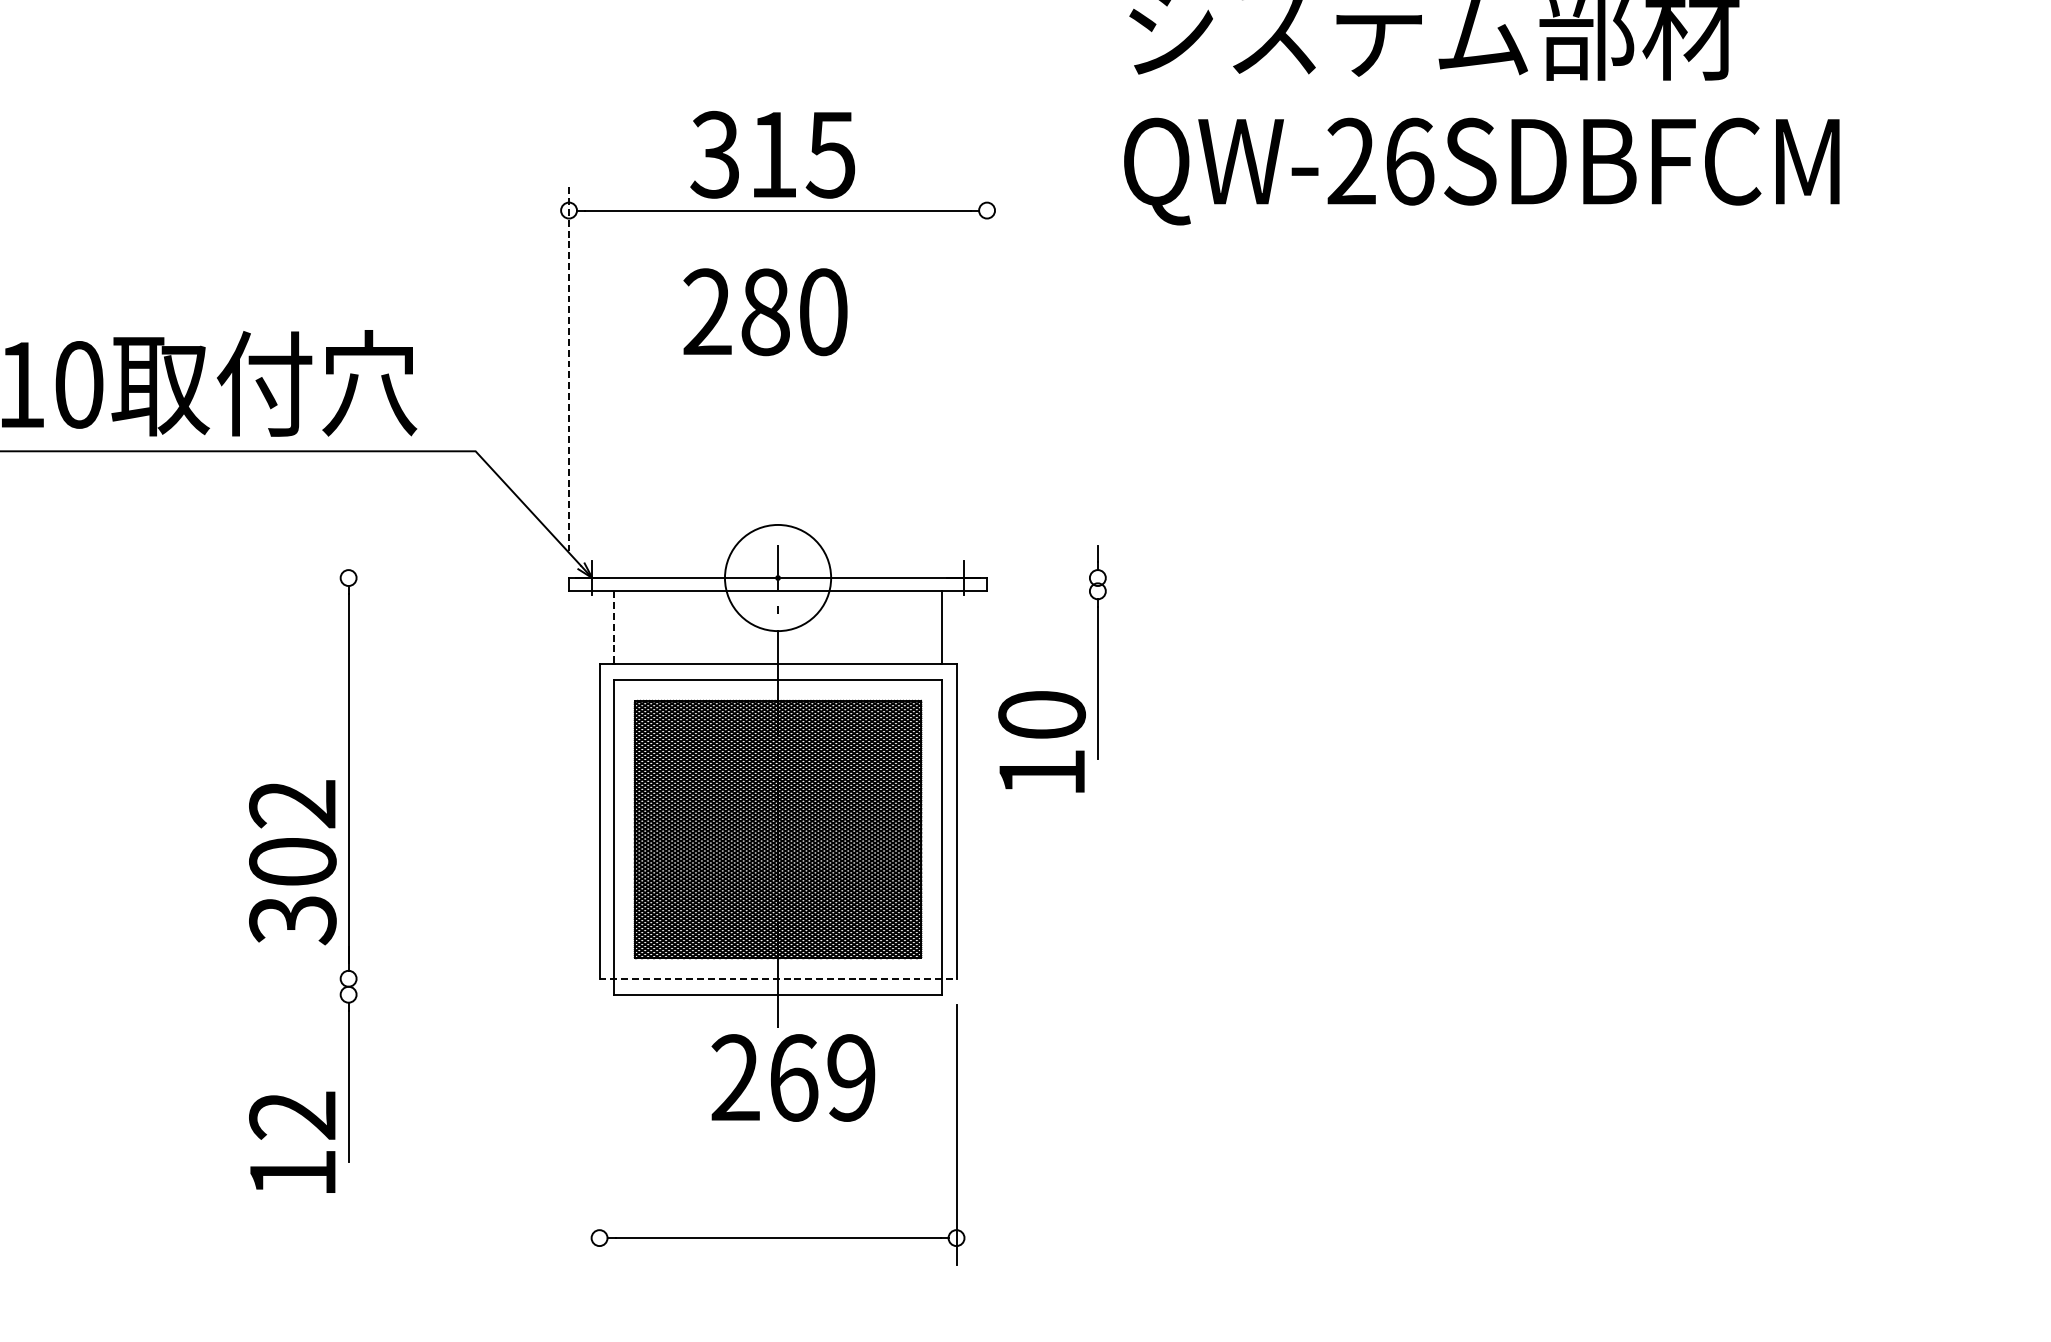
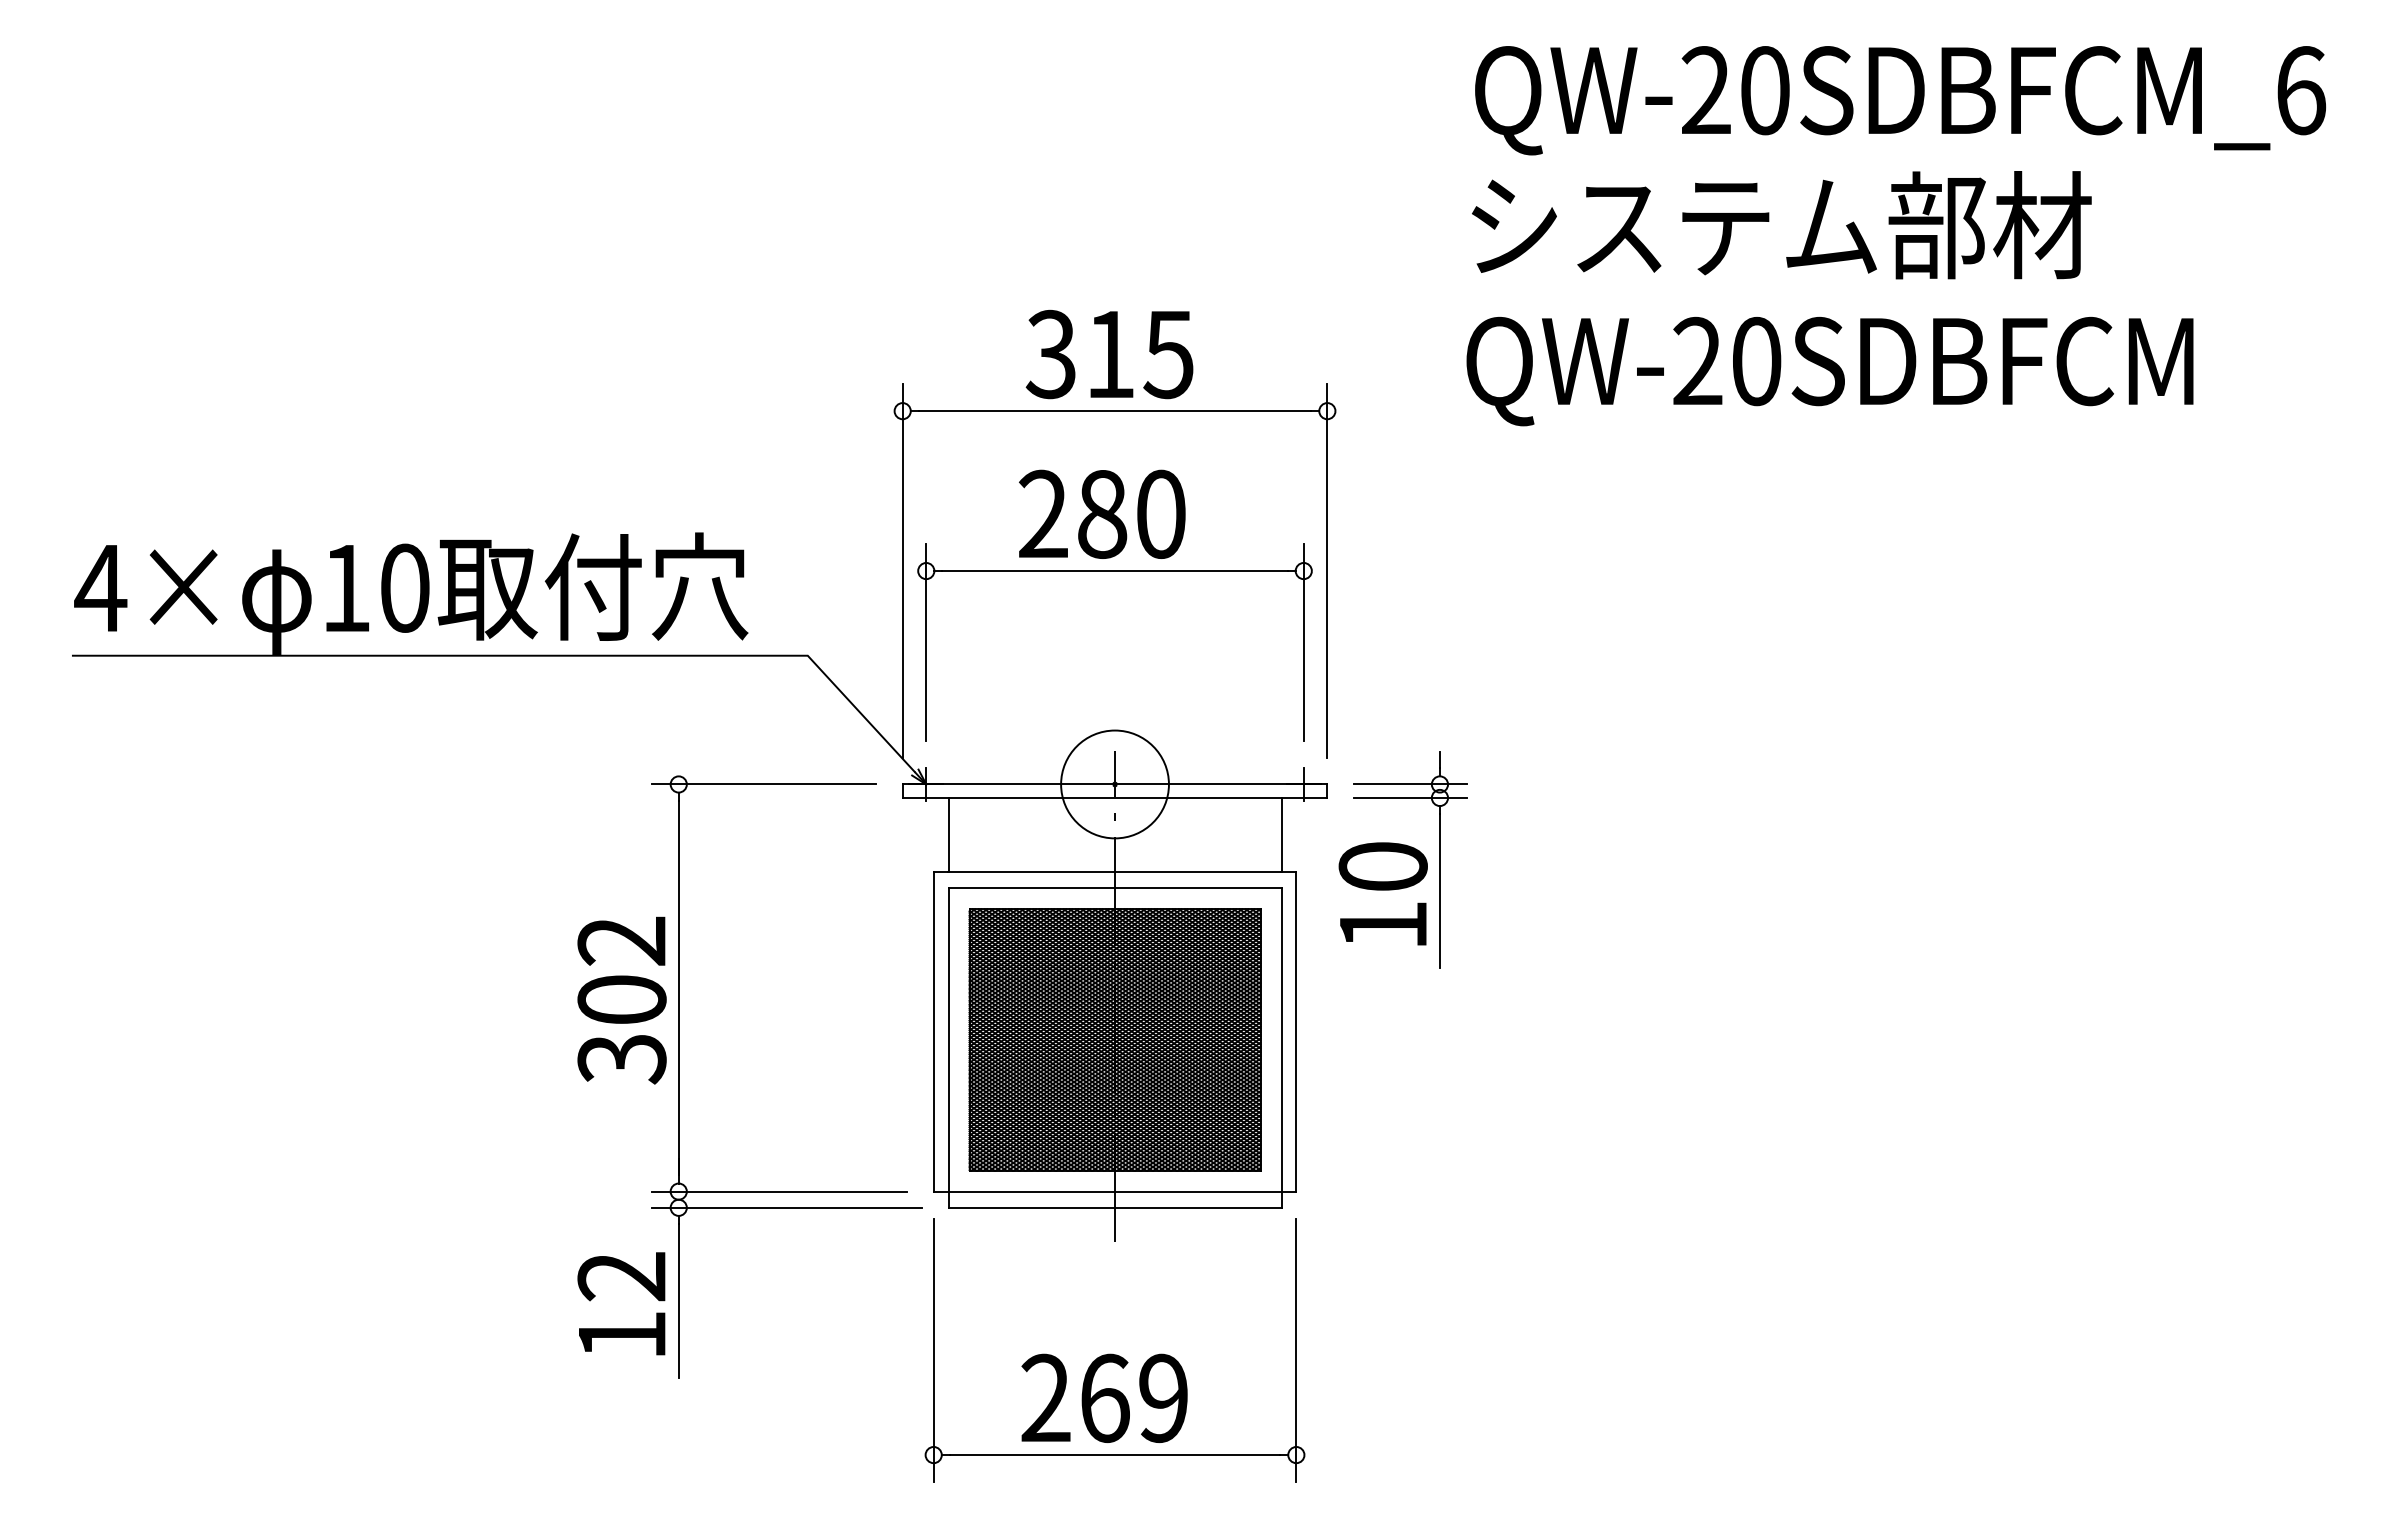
text: (1410, 161) -> (1757, 361), QW-26SDBFCM -> QW-20SDBFCM
line: (568, 367) -> (902, 570), dashed -> solid
line: (987, 367) -> (1327, 570), added
part: (777, 368) -> (1114, 571), added
line: (432, 578) -> (763, 784), added
line: (1068, 578) -> (1410, 784), added
line: (1068, 590) -> (1410, 797), added
line: (614, 628) -> (948, 835), dashed -> solid
text: (1041, 741) -> (1382, 893), moved
text: (292, 862) -> (621, 1000), moved
line: (446, 978) -> (778, 1191), added
line: (778, 978) -> (1115, 1191), dashed -> solid
line: (454, 994) -> (786, 1207), added
text: (793, 1077) -> (1104, 1397), moved
line: (599, 1135) -> (933, 1350), added
text: (292, 1142) -> (621, 1303), moved

